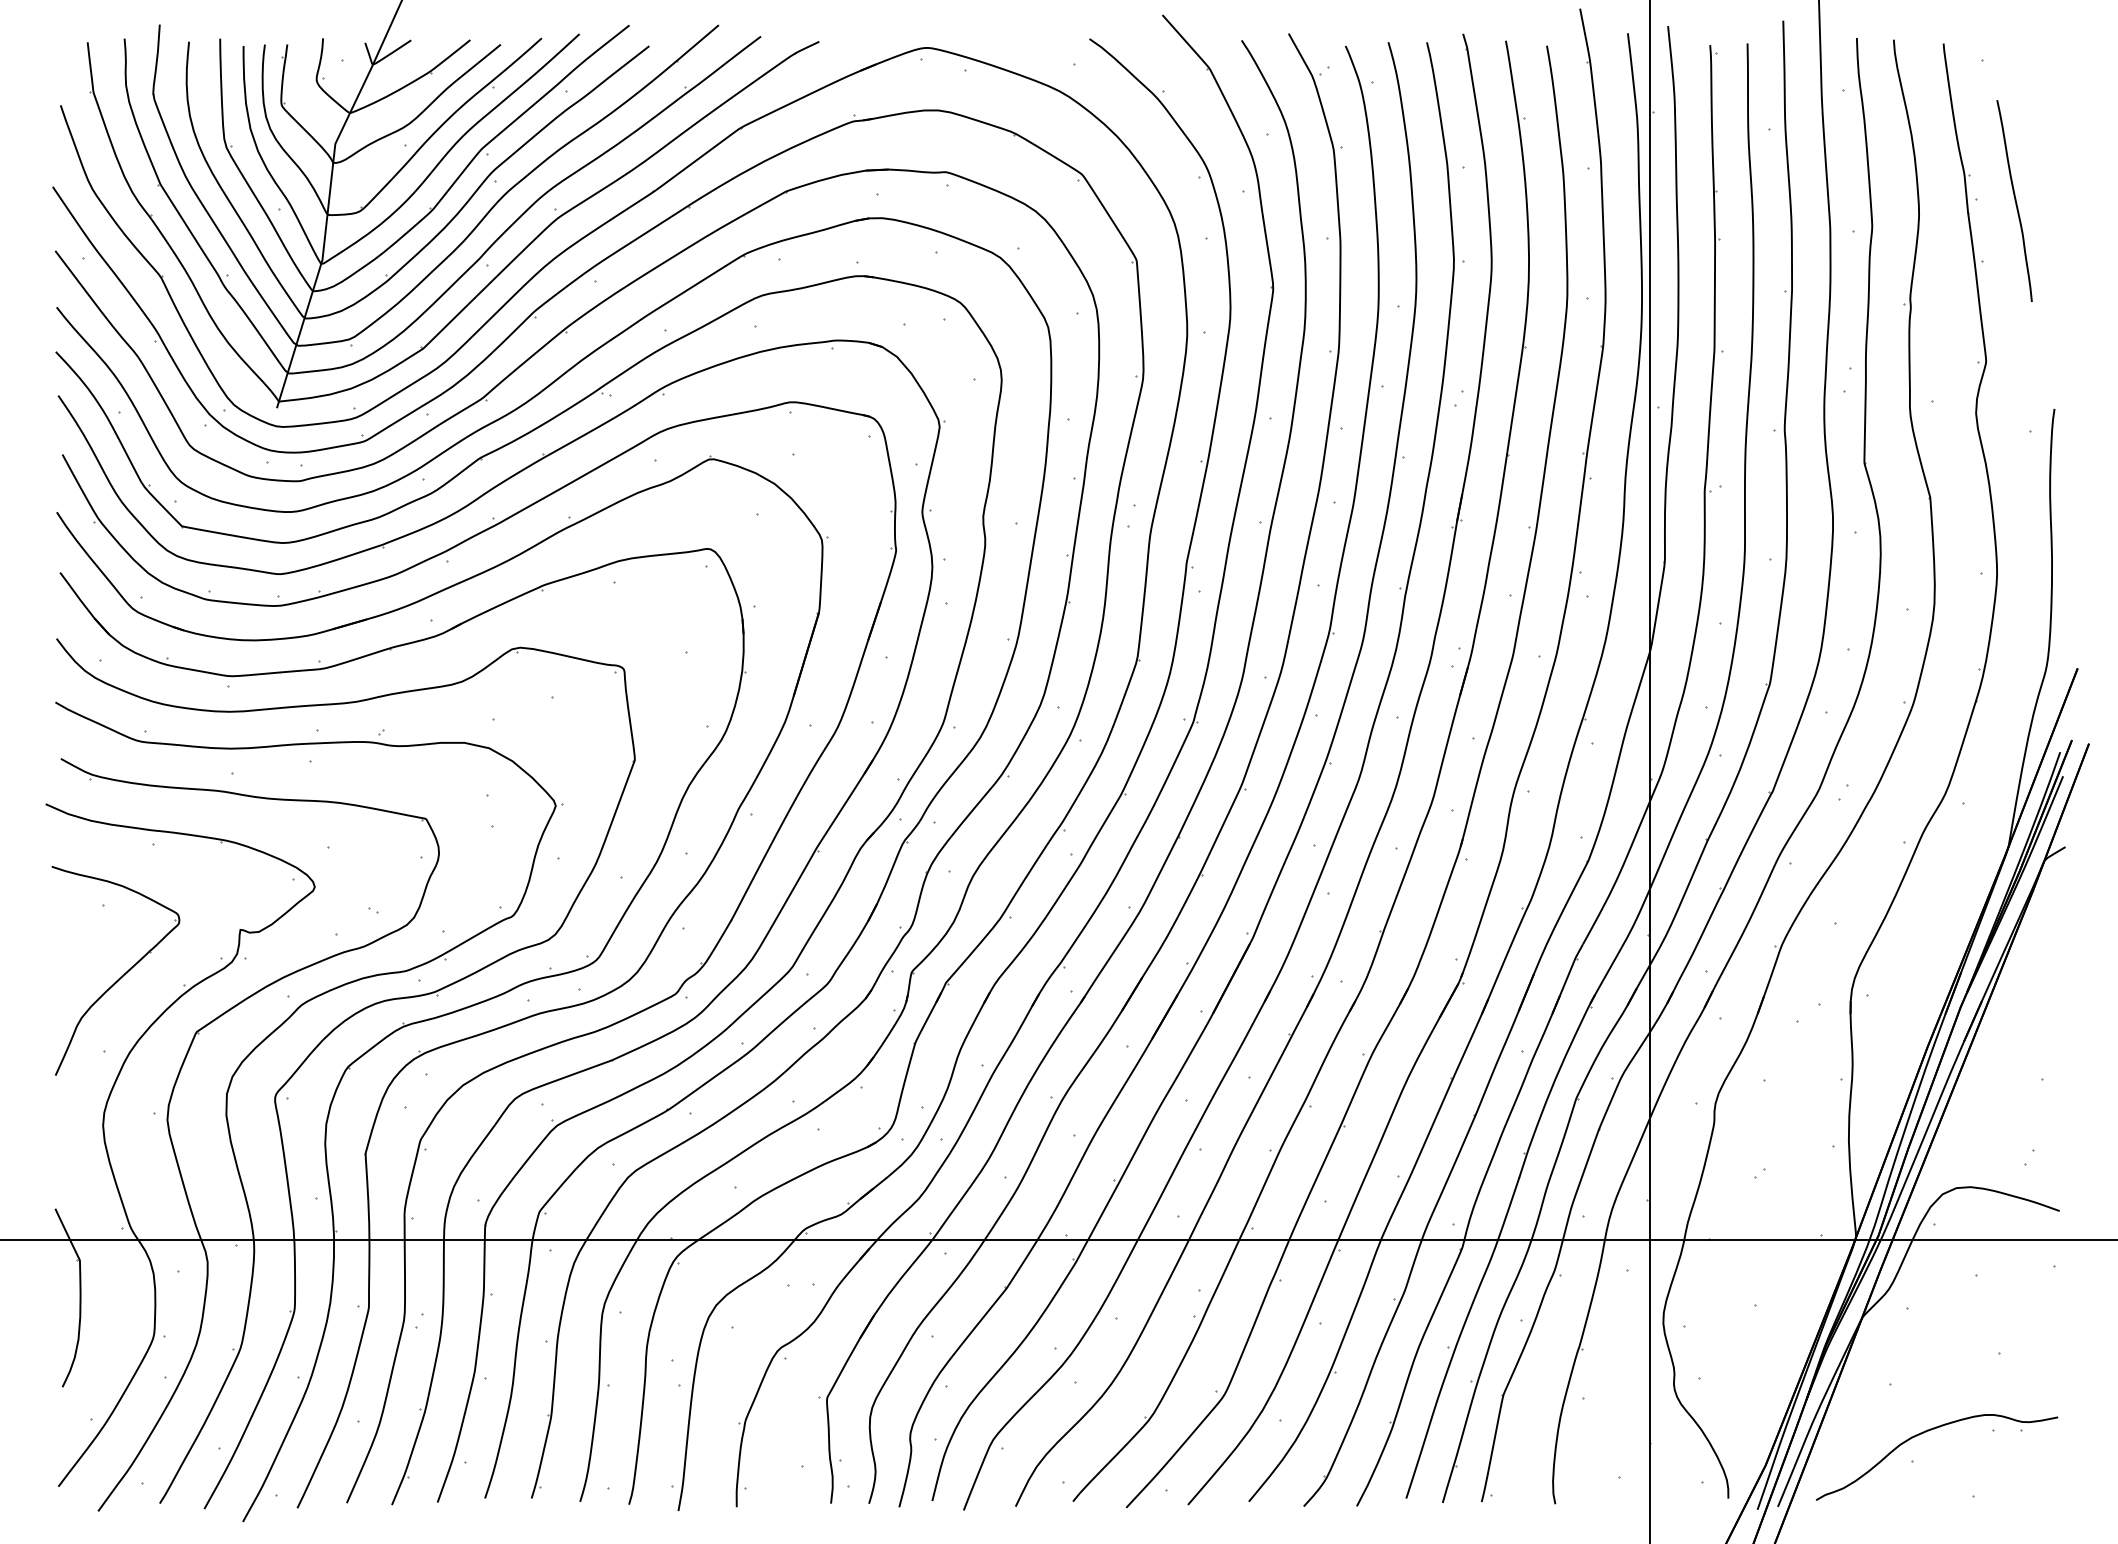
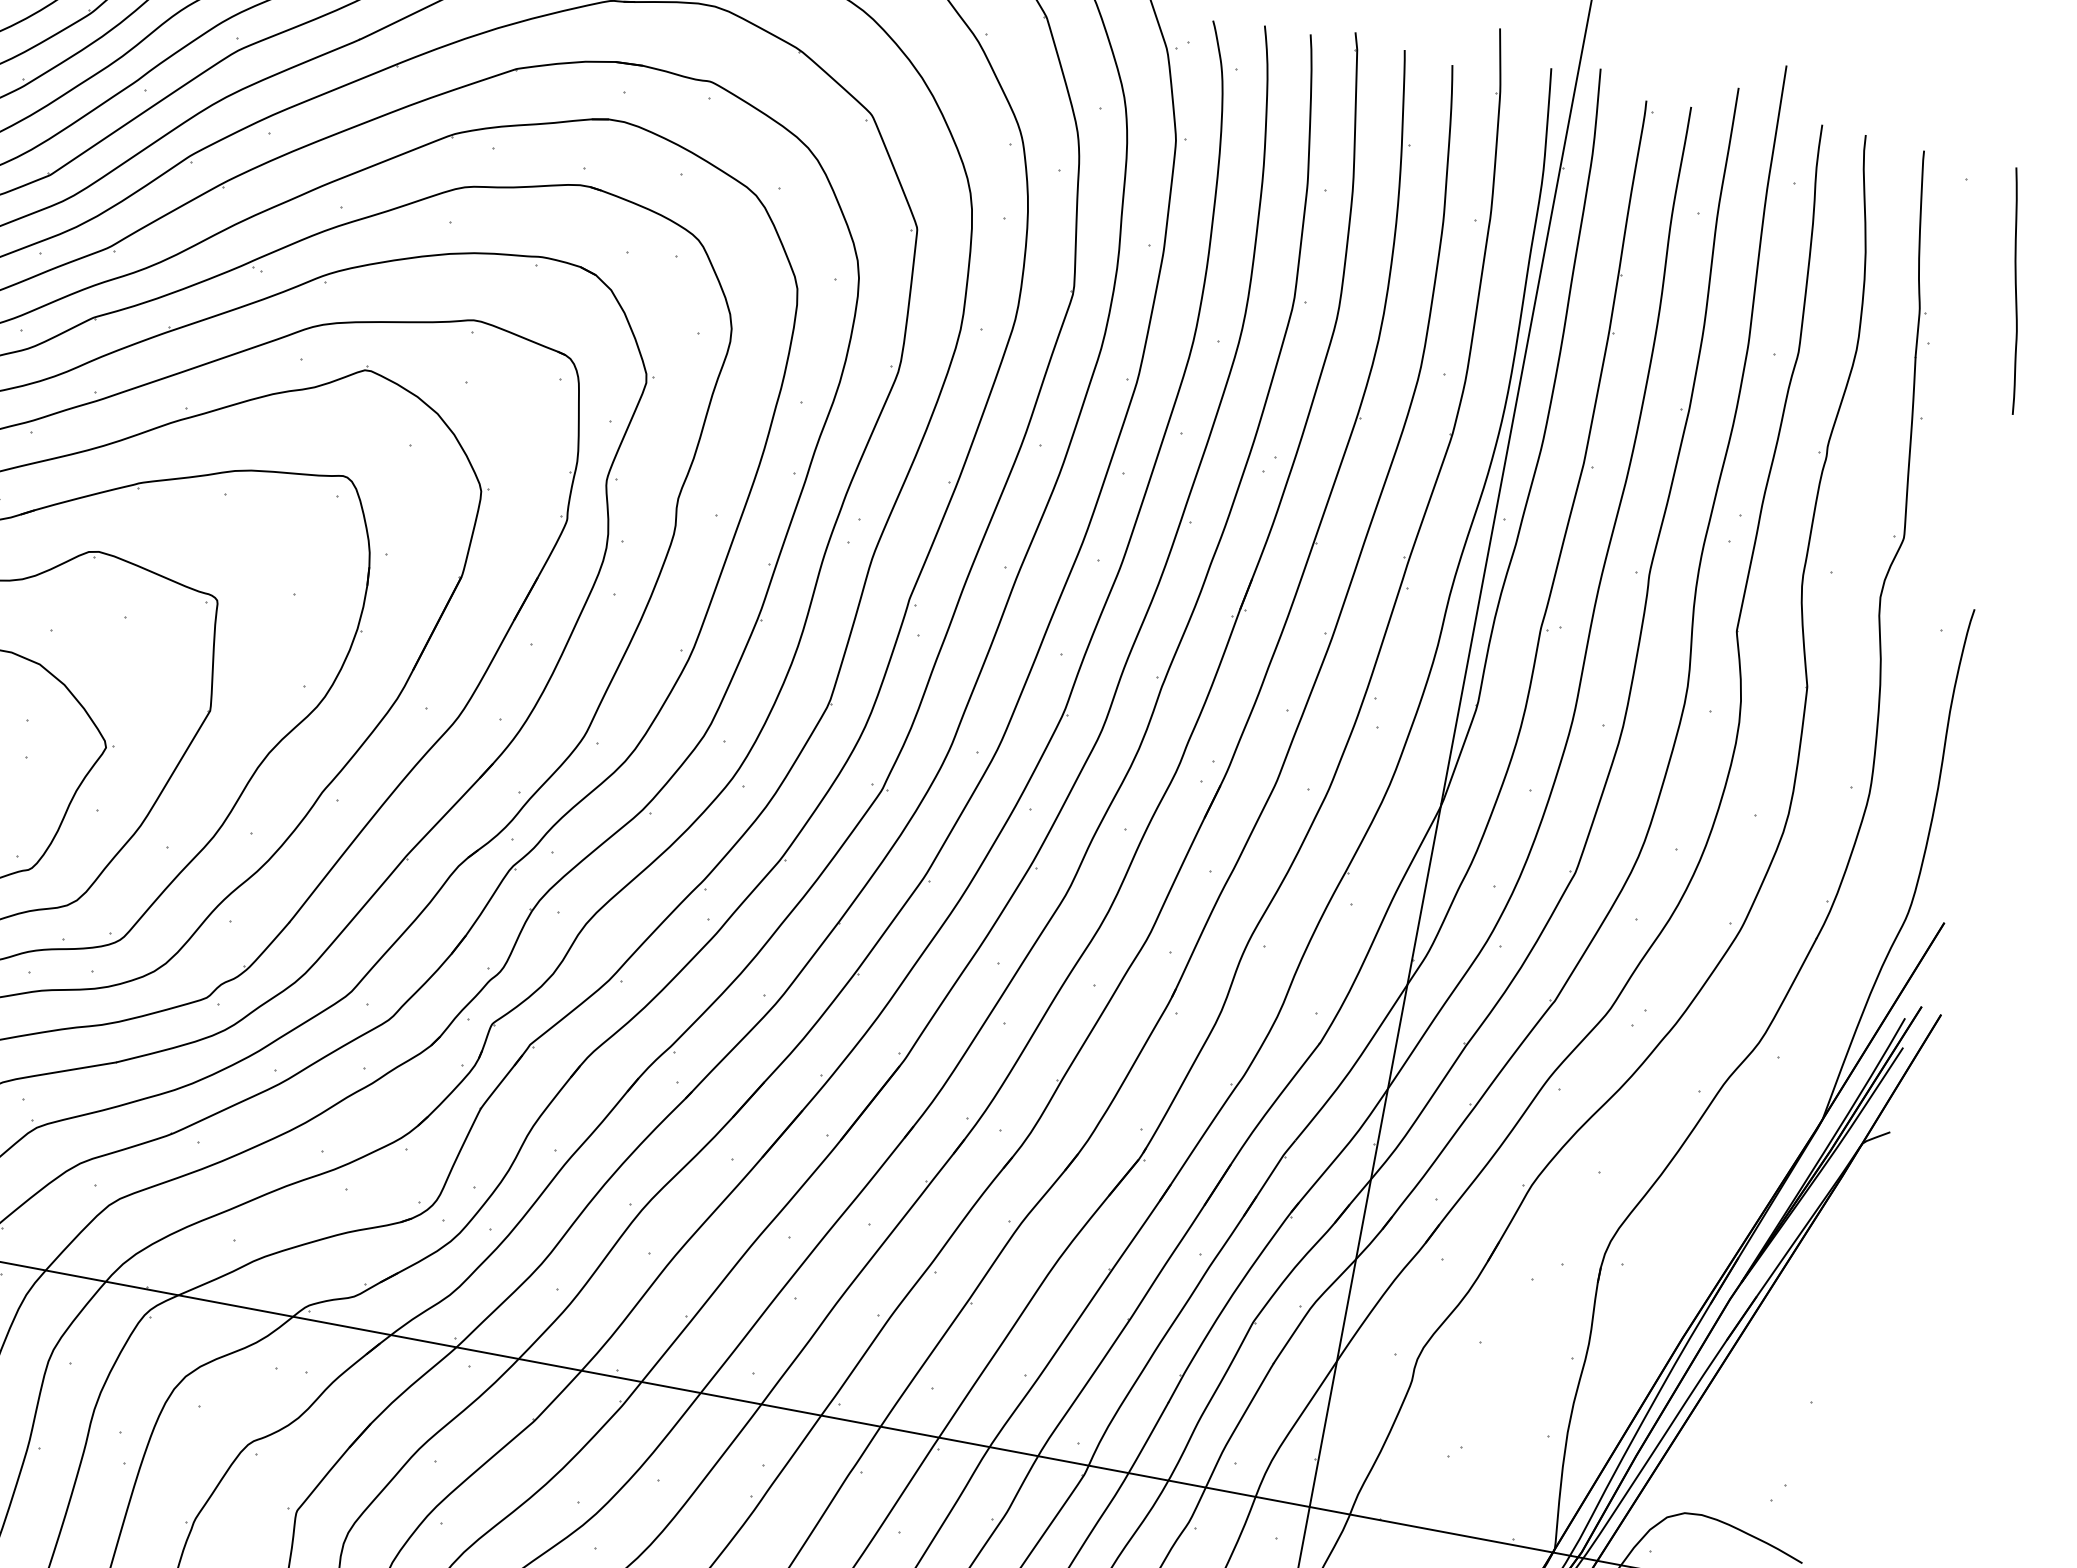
curve: (2014, 200) -> (2014, 290), moved

